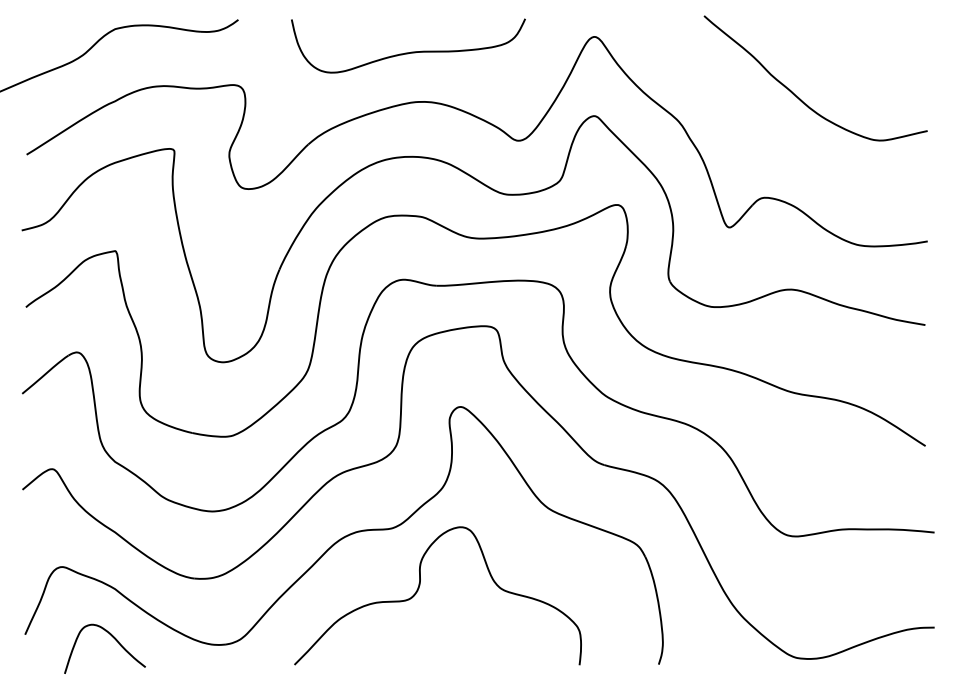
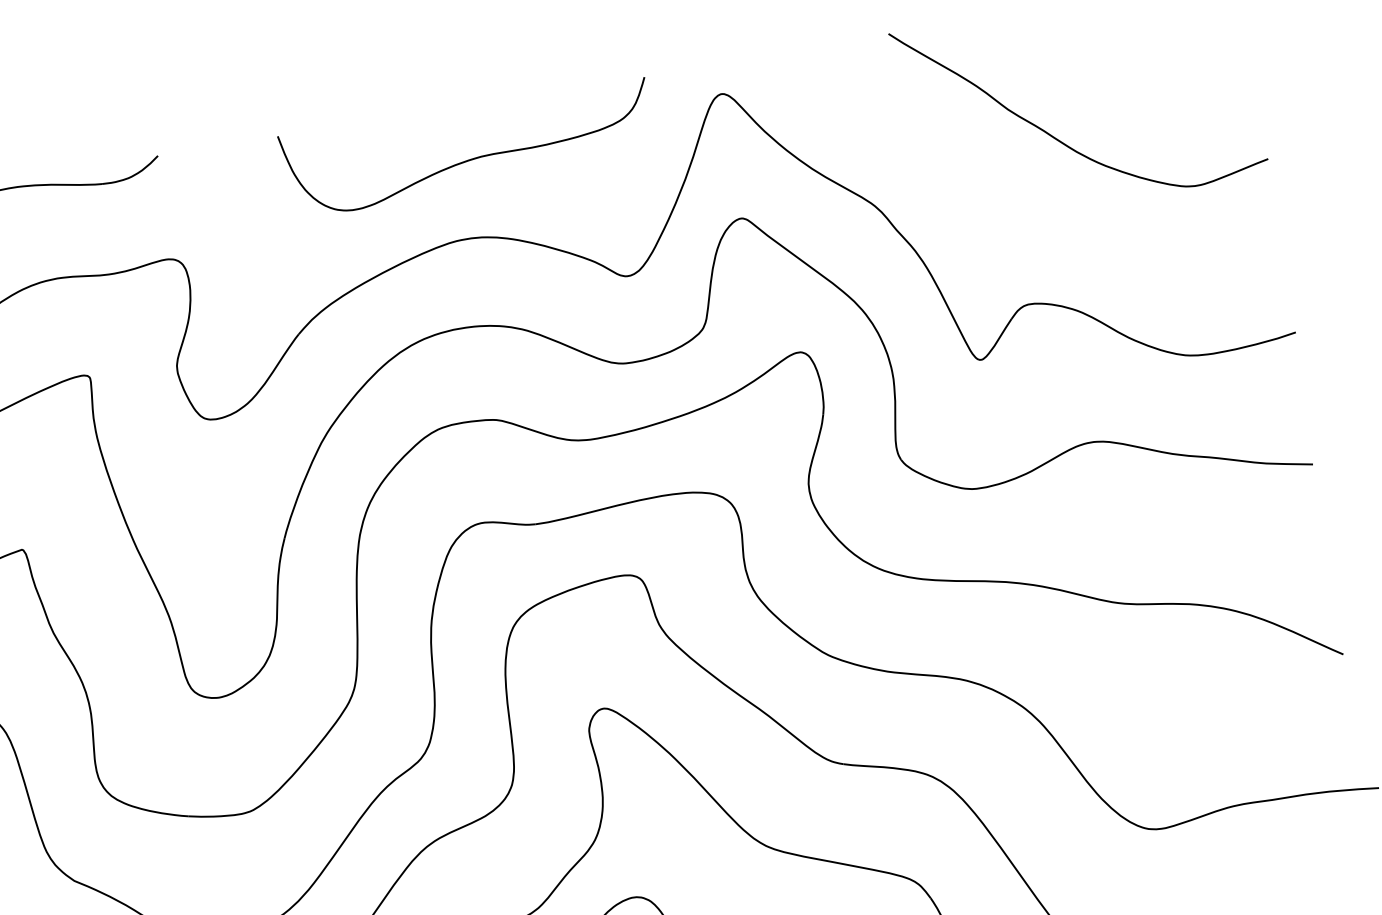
curve: (411, 51) -> (473, 156), moved

